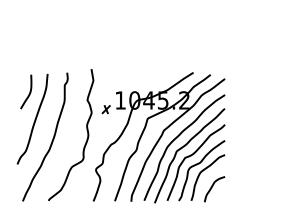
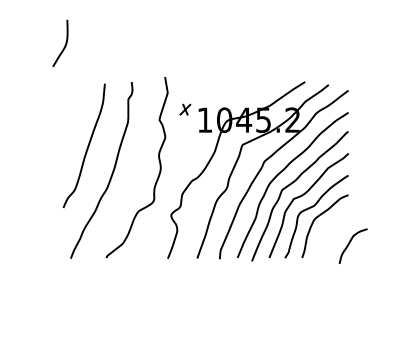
curve: (29, 93) -> (64, 45), moved
part: (106, 109) -> (185, 109), moved
curve: (212, 187) -> (350, 243), moved

